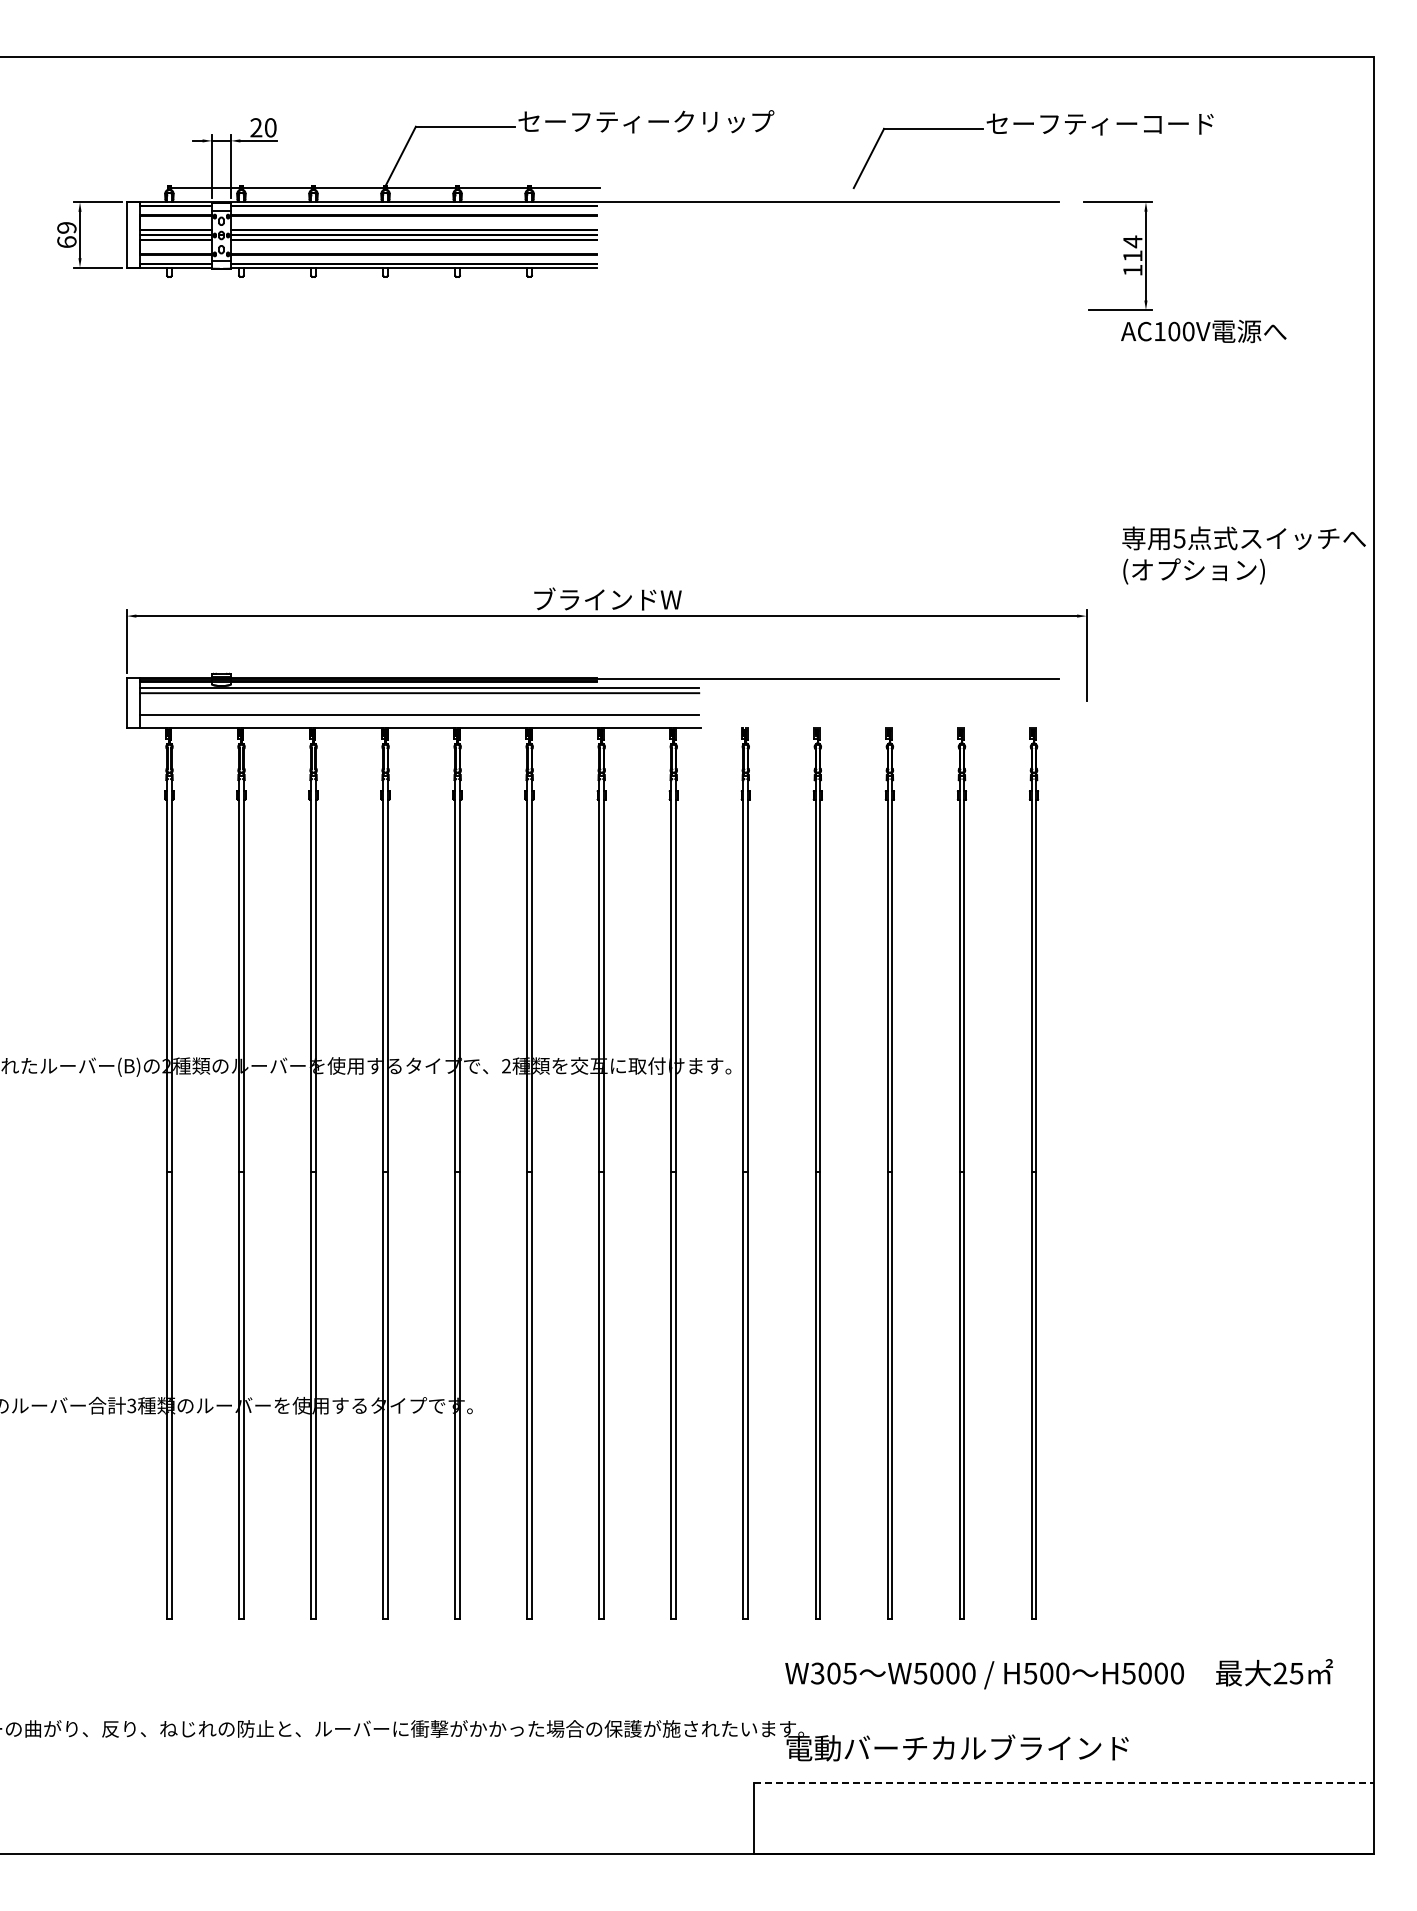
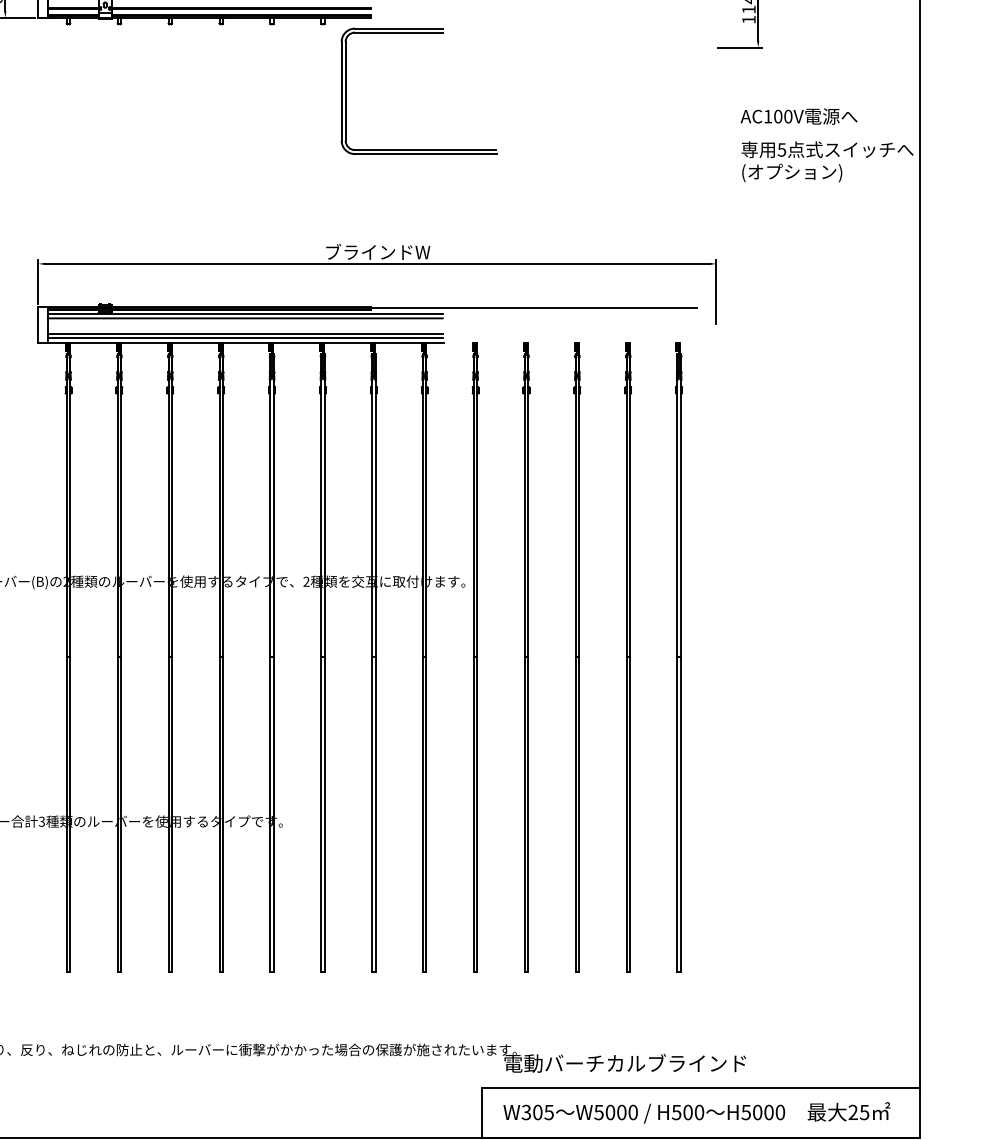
part: (665, 289) -> (418, 33), added
text: (1203, 331) -> (798, 116), moved
text: (1243, 555) -> (827, 161), moved
line: (419, 720) -> (245, 337), added
text: (1059, 1674) -> (697, 1113), moved
line: (1064, 1782) -> (700, 1087), dashed -> solid

